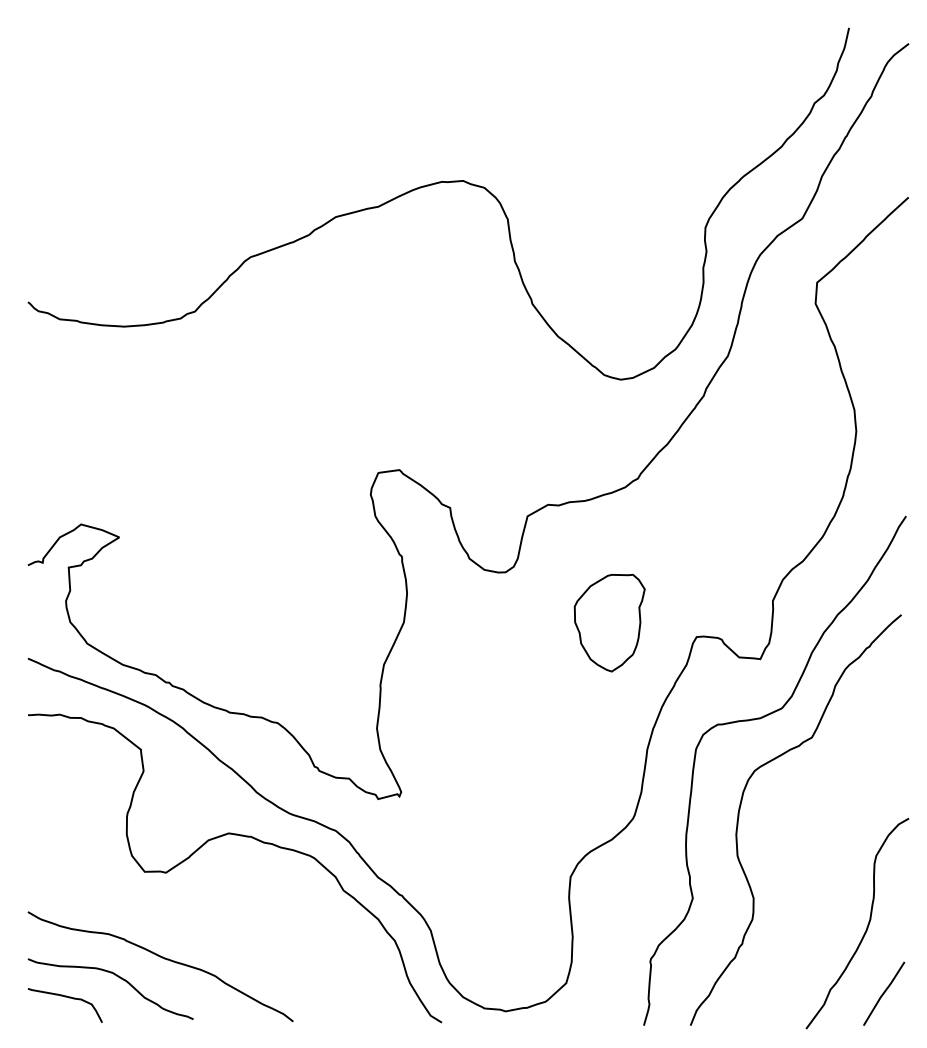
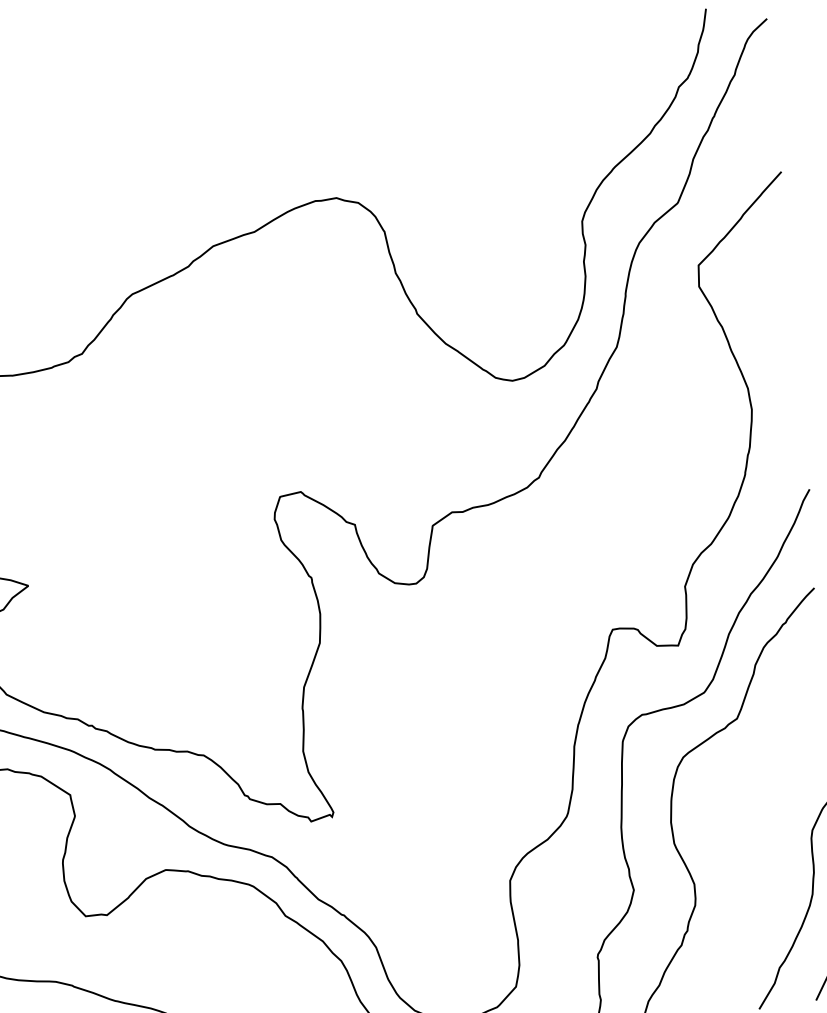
part: (609, 623) -> (524, 624), removed

